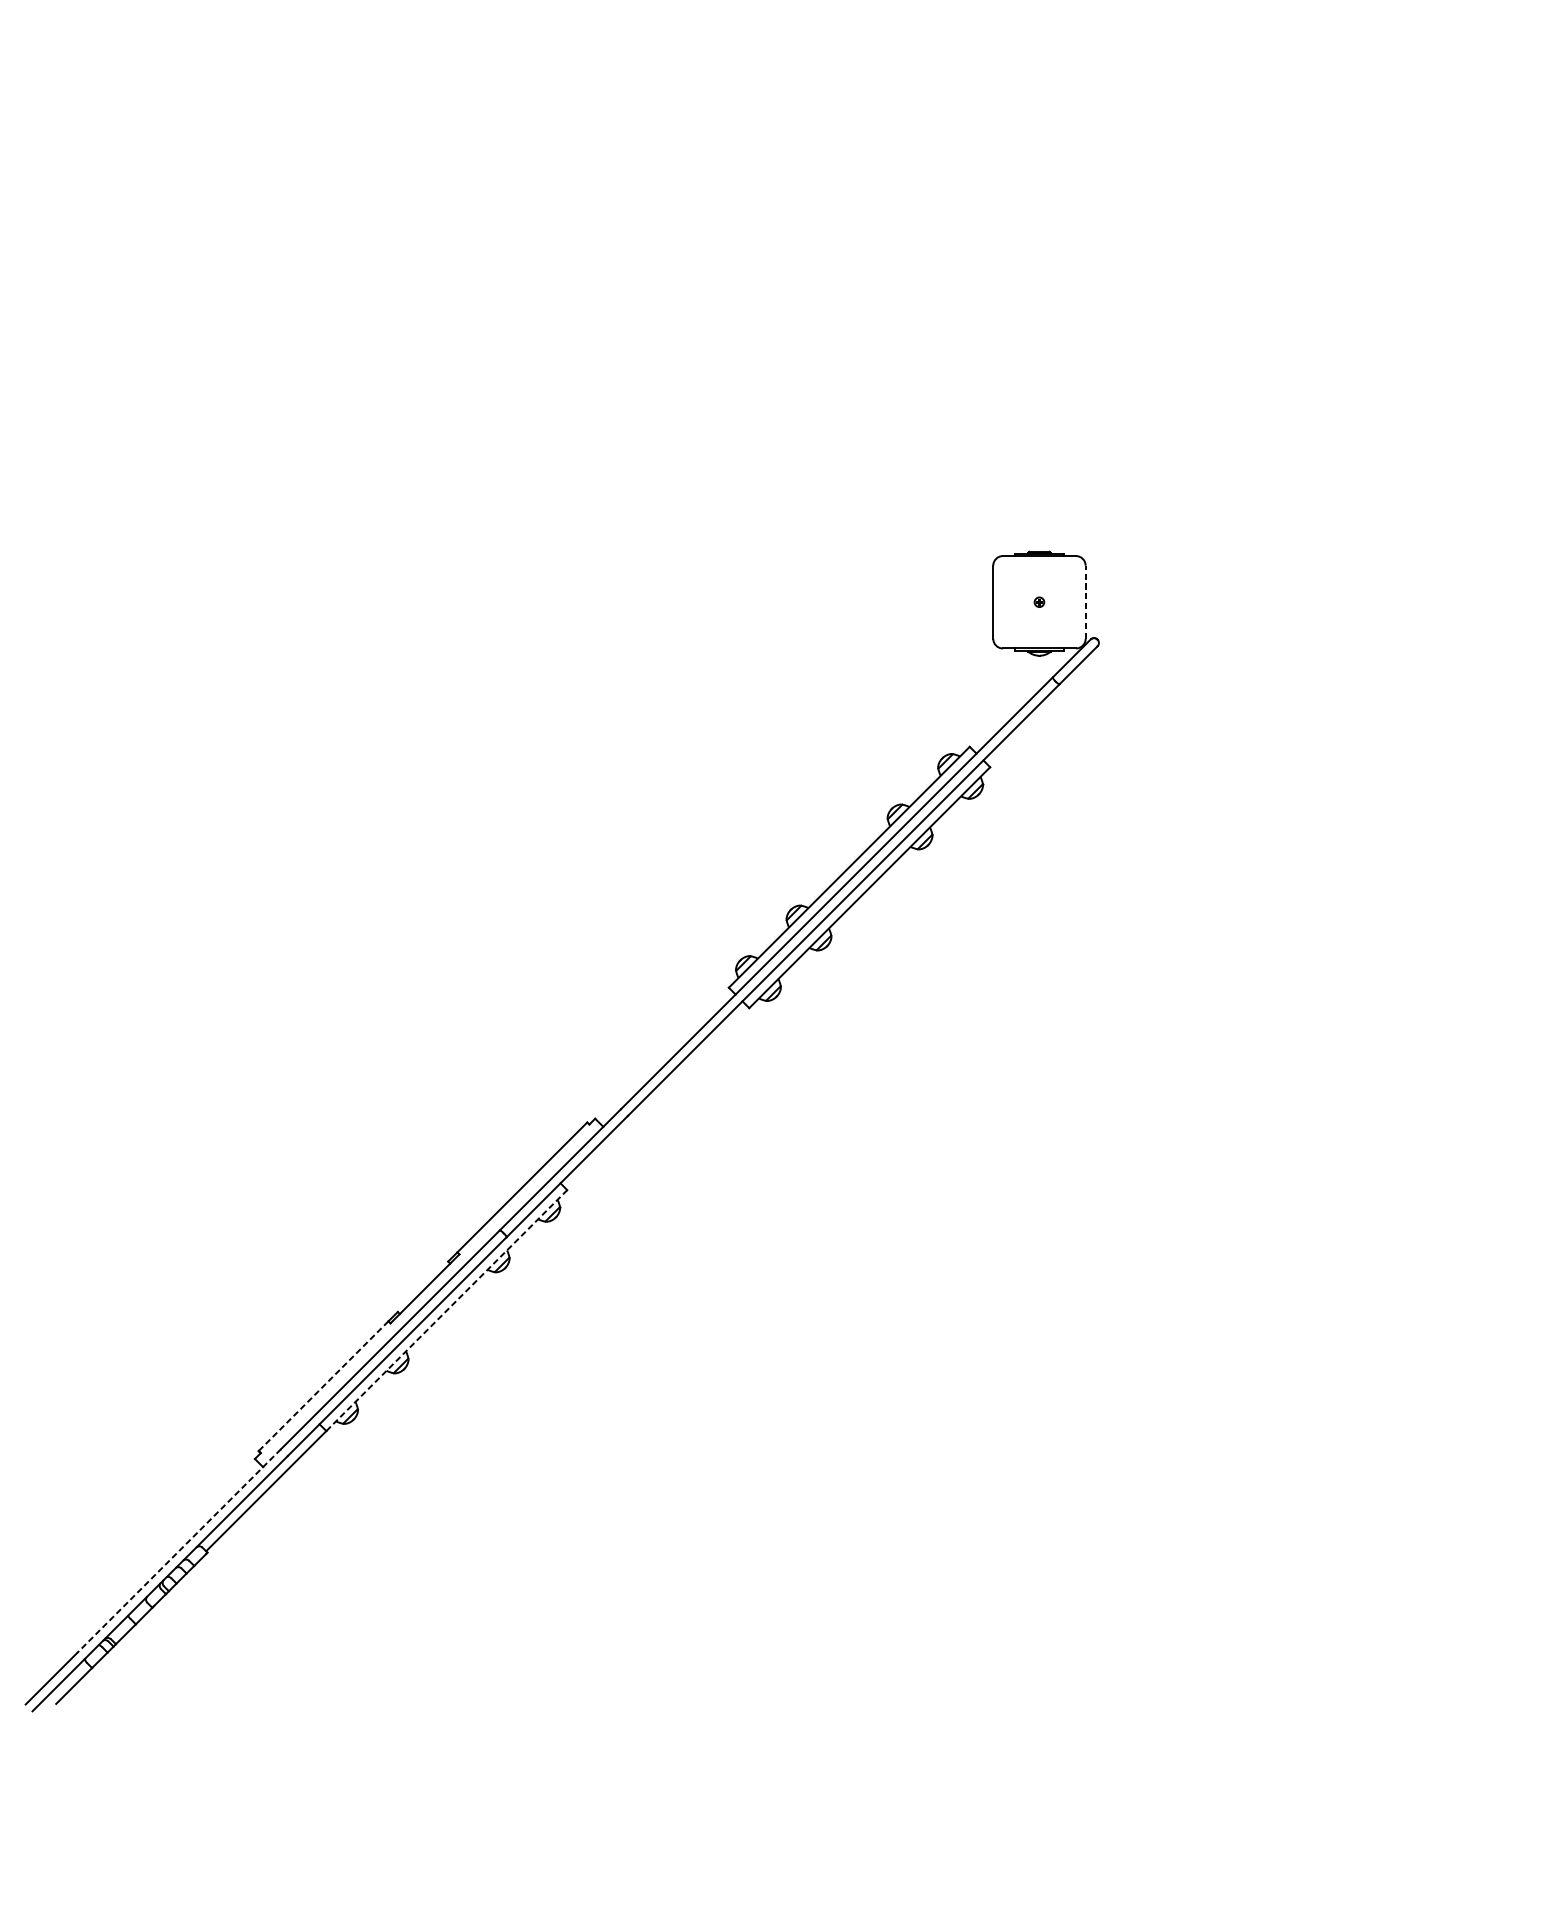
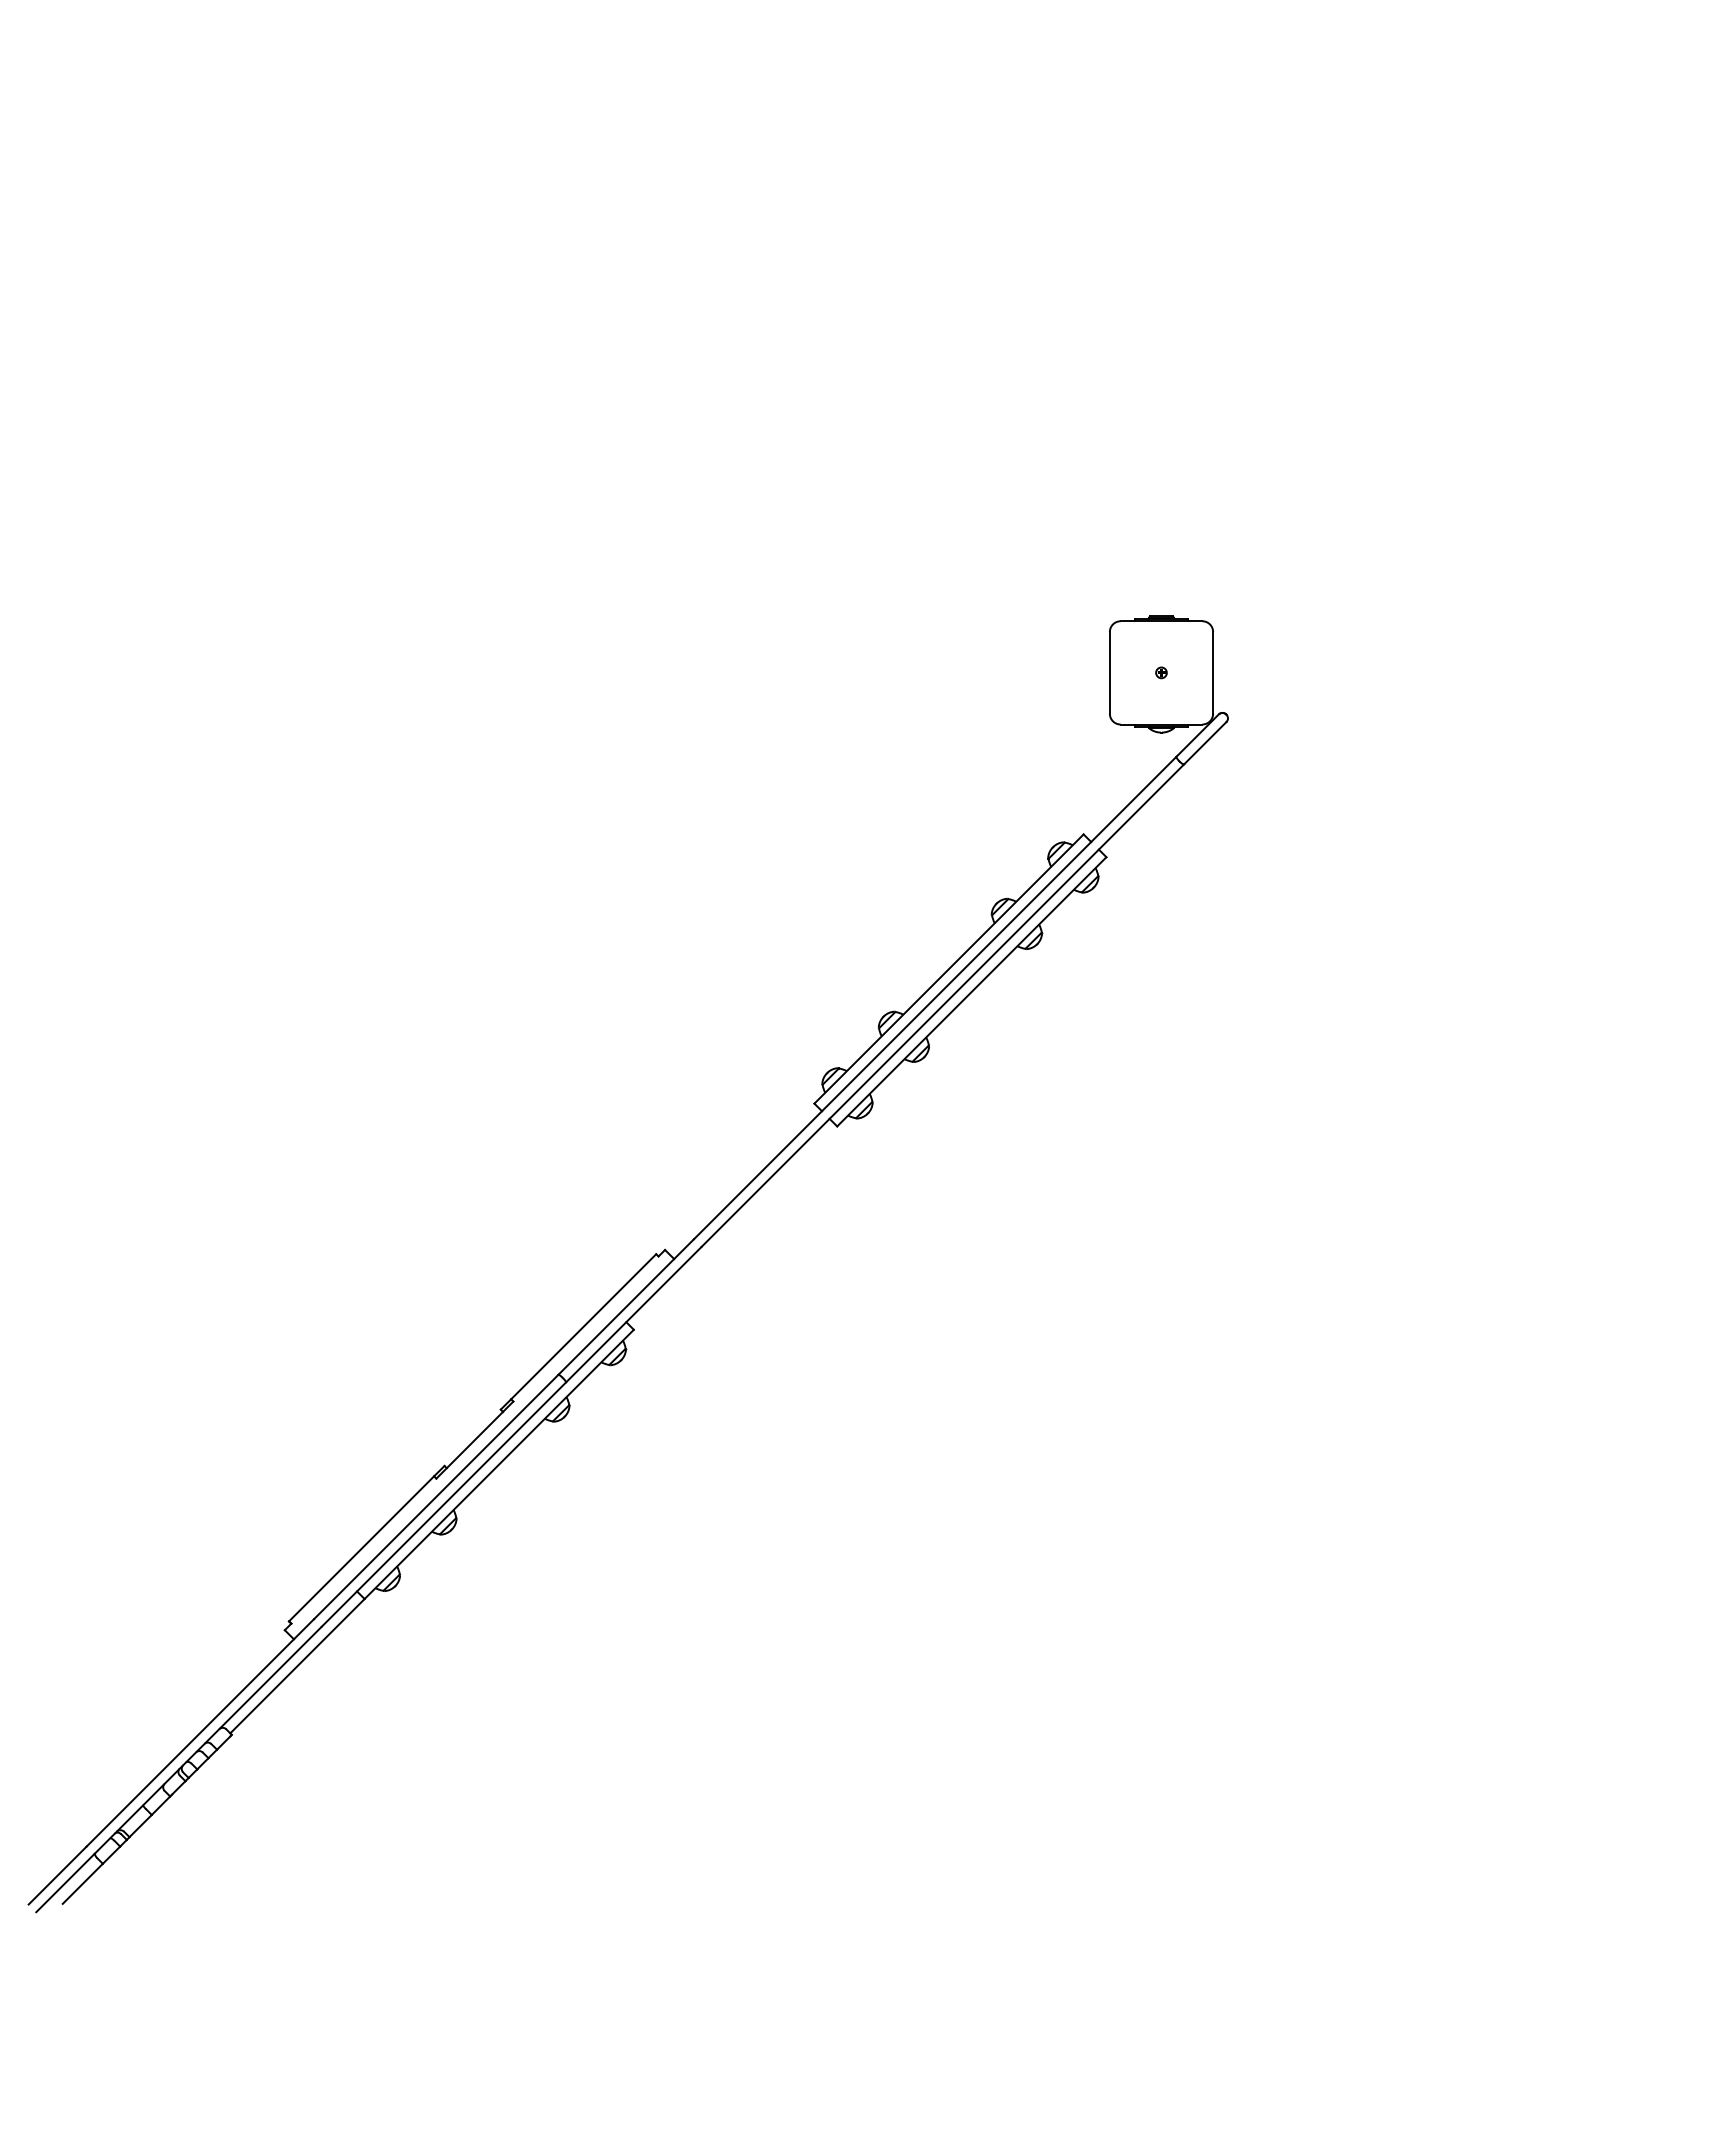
line: (1086, 601) -> (1213, 672), dashed -> solid
line: (447, 1310) -> (499, 1464), dashed -> solid
line: (323, 1385) -> (361, 1548), dashed -> solid
line: (179, 1550) -> (200, 1732), dashed -> solid

